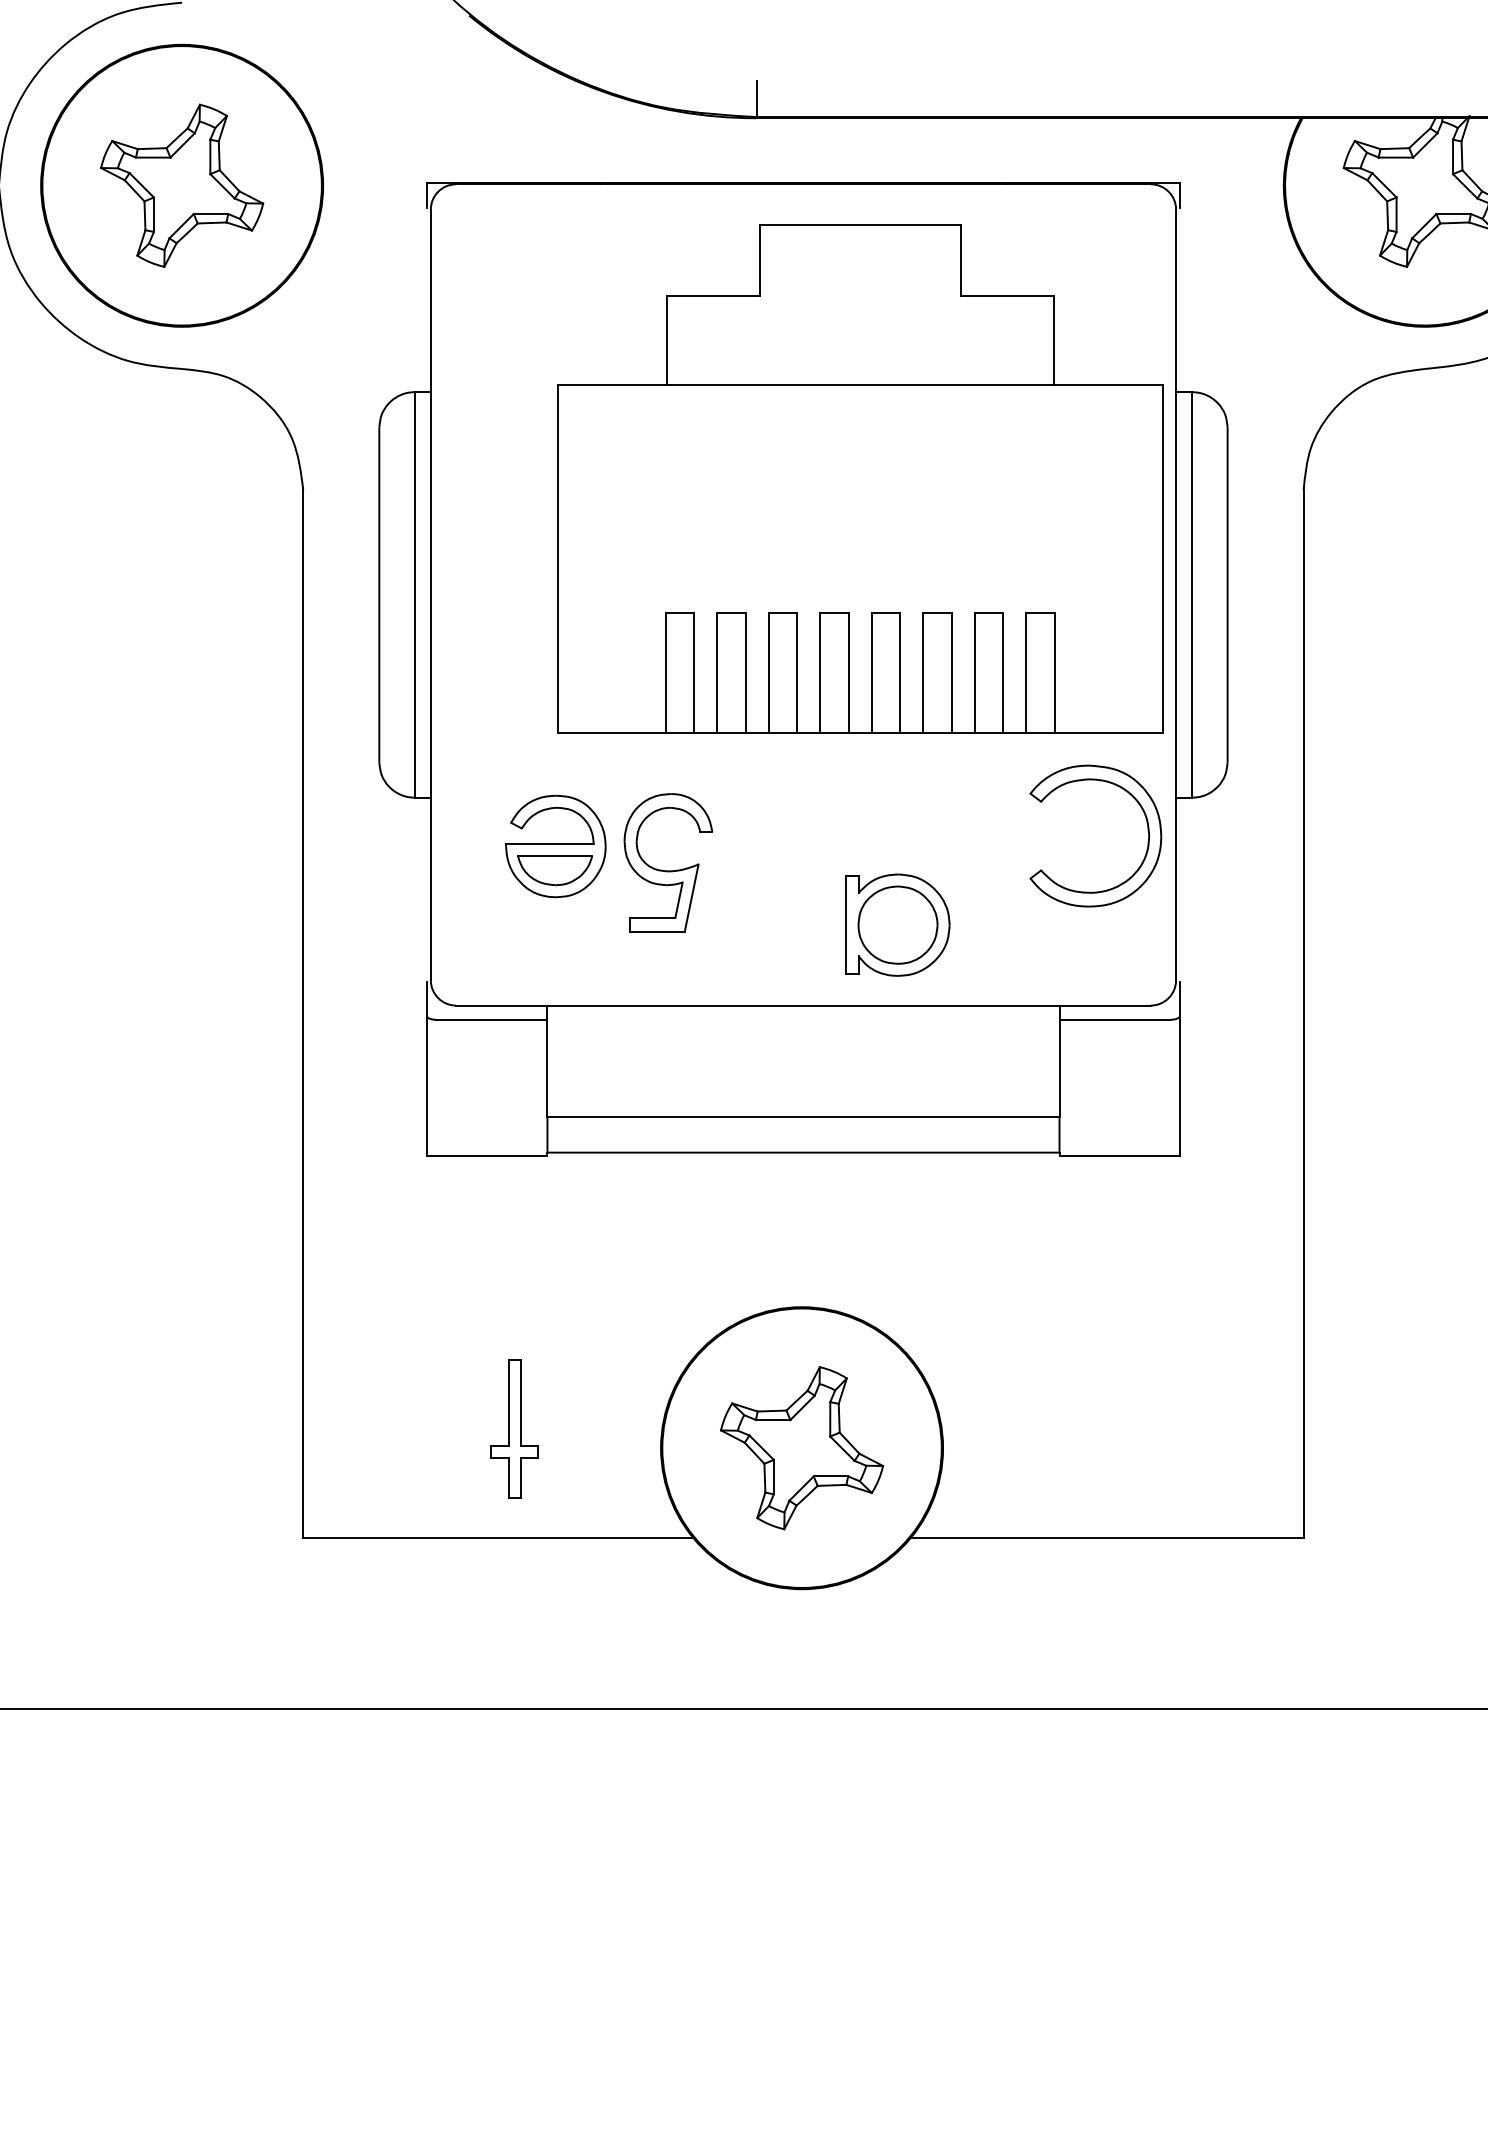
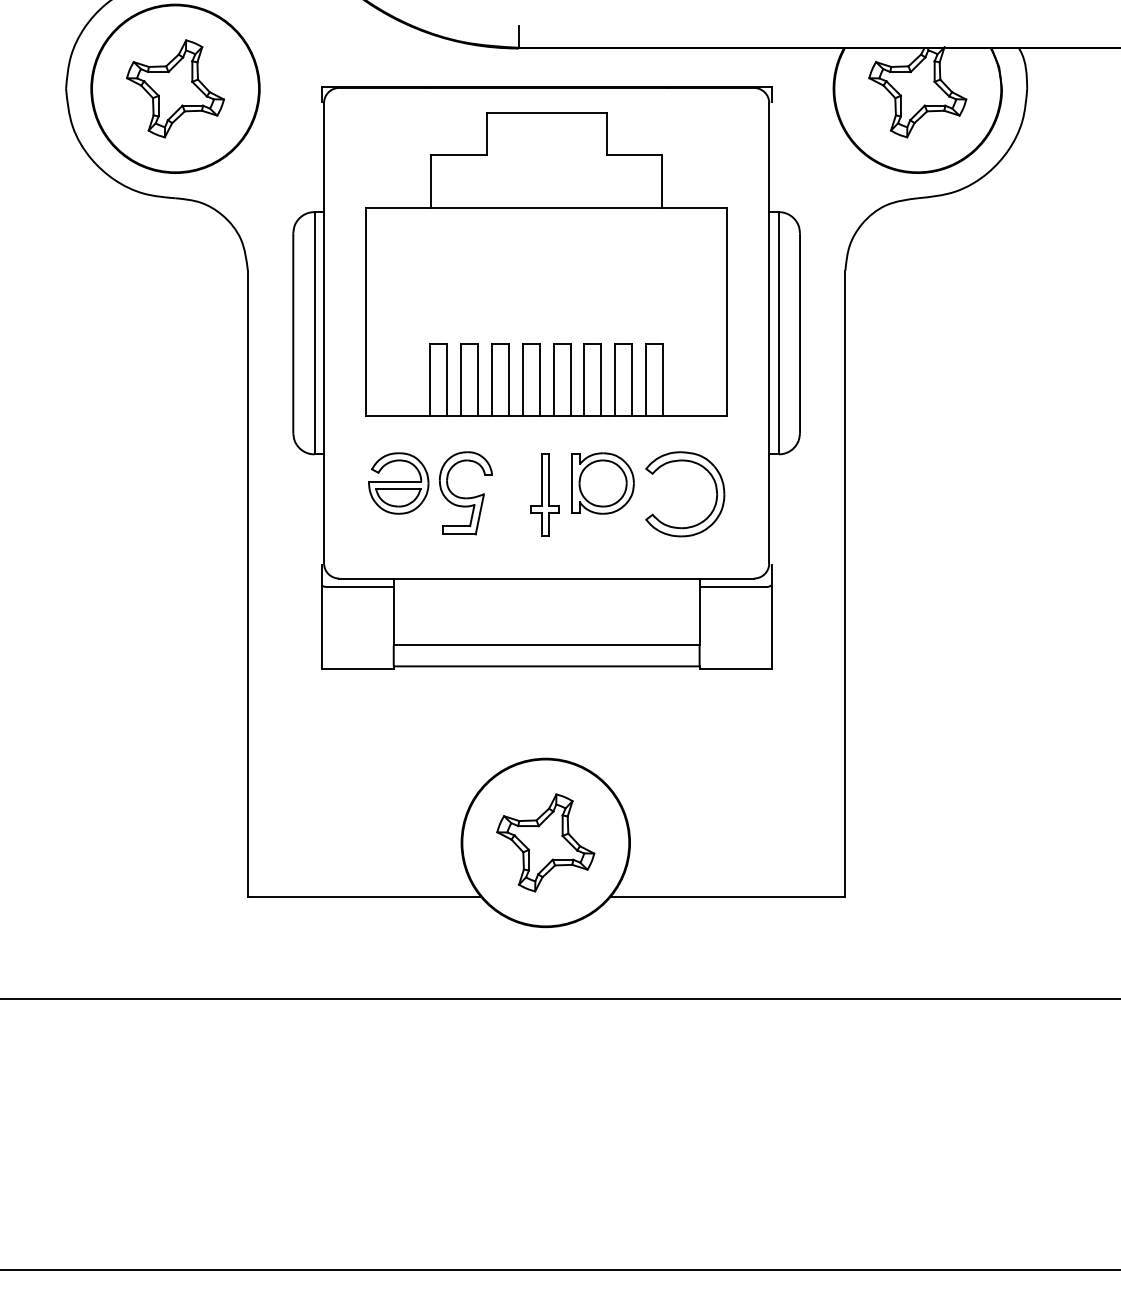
part: (860, 479) -> (546, 264), moved
part: (1146, 829) -> (715, 490), moved
part: (896, 925) -> (602, 483), moved
part: (513, 1427) -> (544, 494), moved

